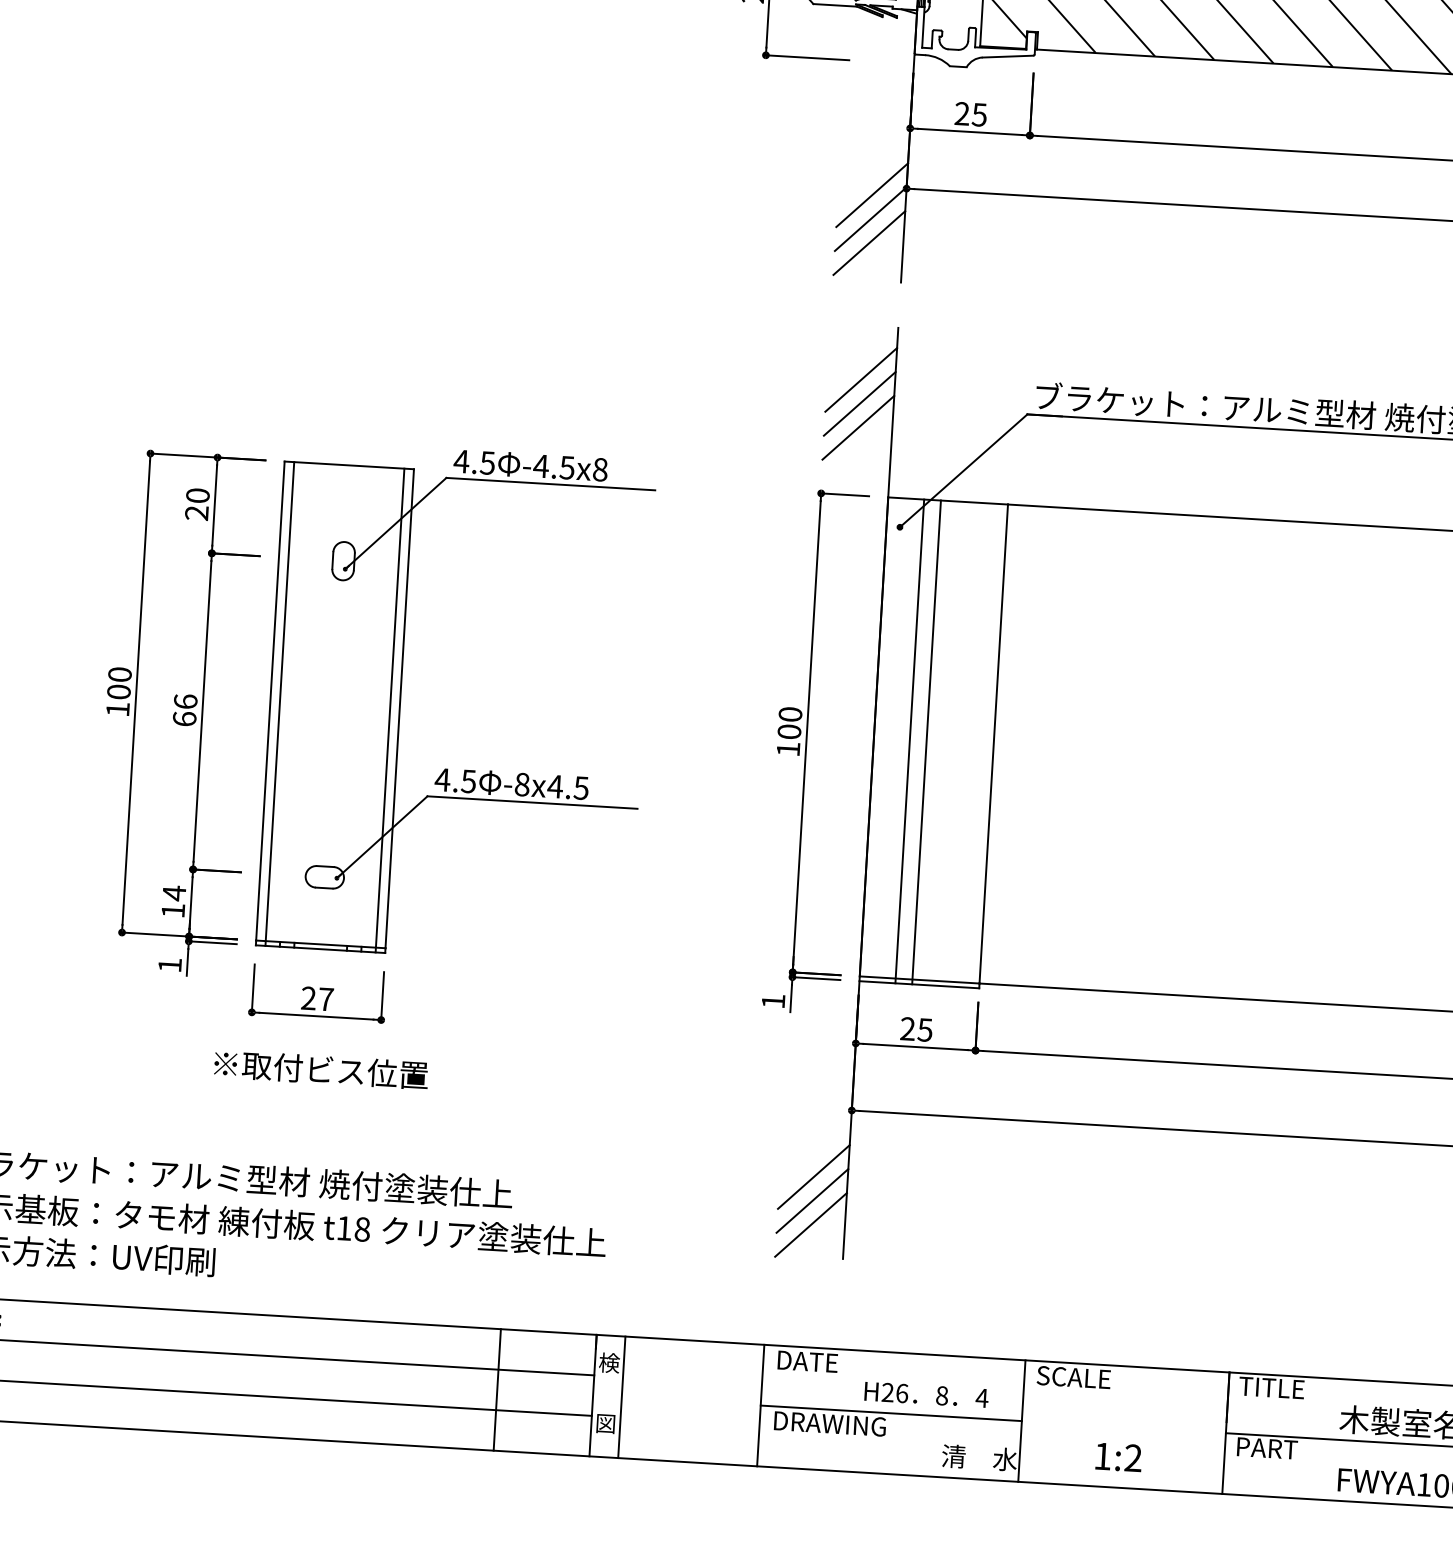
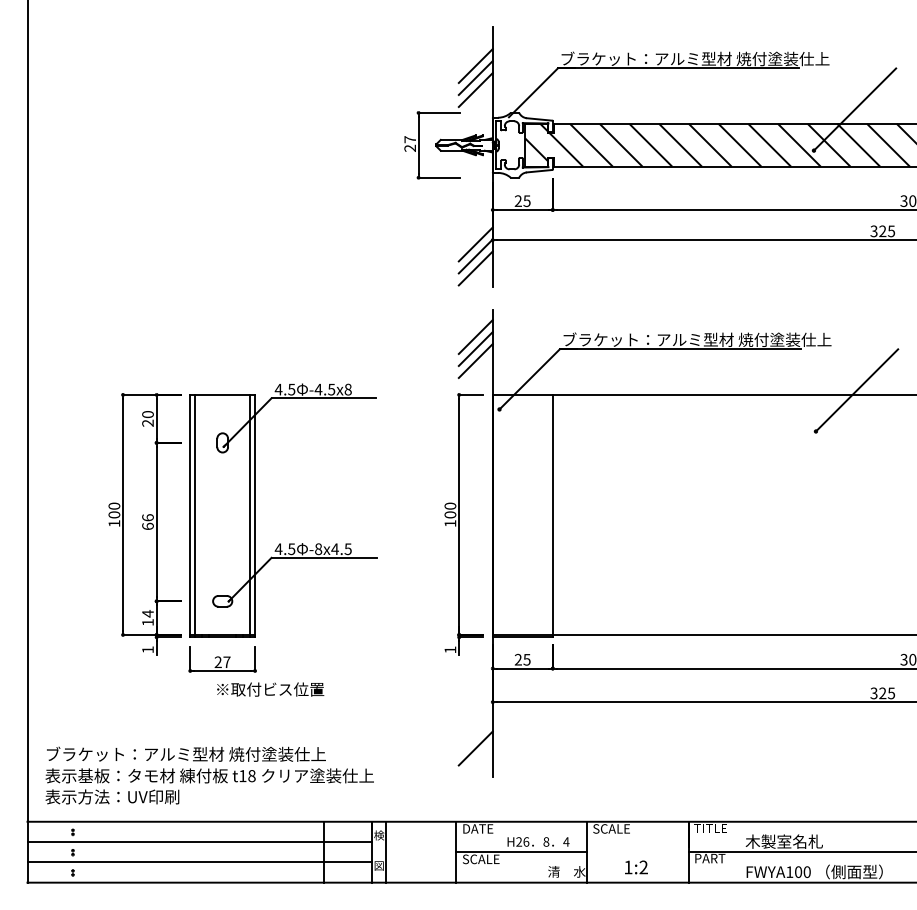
line: (909, 740) -> (510, 515), removed
line: (927, 741) -> (519, 515), removed
text: (321, 1069) -> (270, 689), moved
line: (813, 1176) -> (475, 736), removed
line: (810, 1224) -> (475, 760), removed
text: (828, 1424) -> (490, 859), DRAWING -> SCALE

